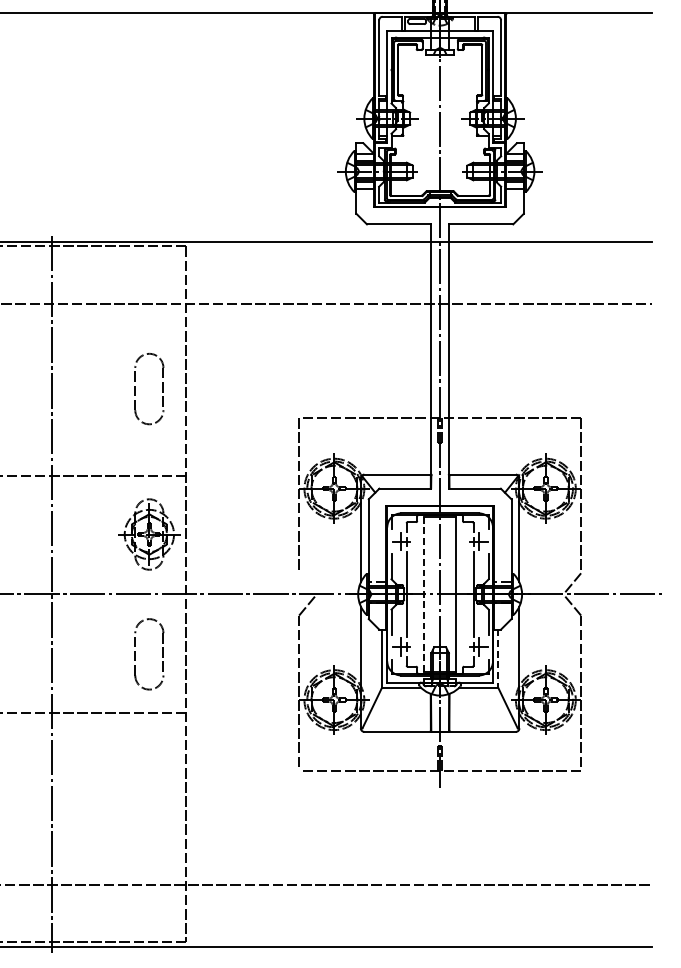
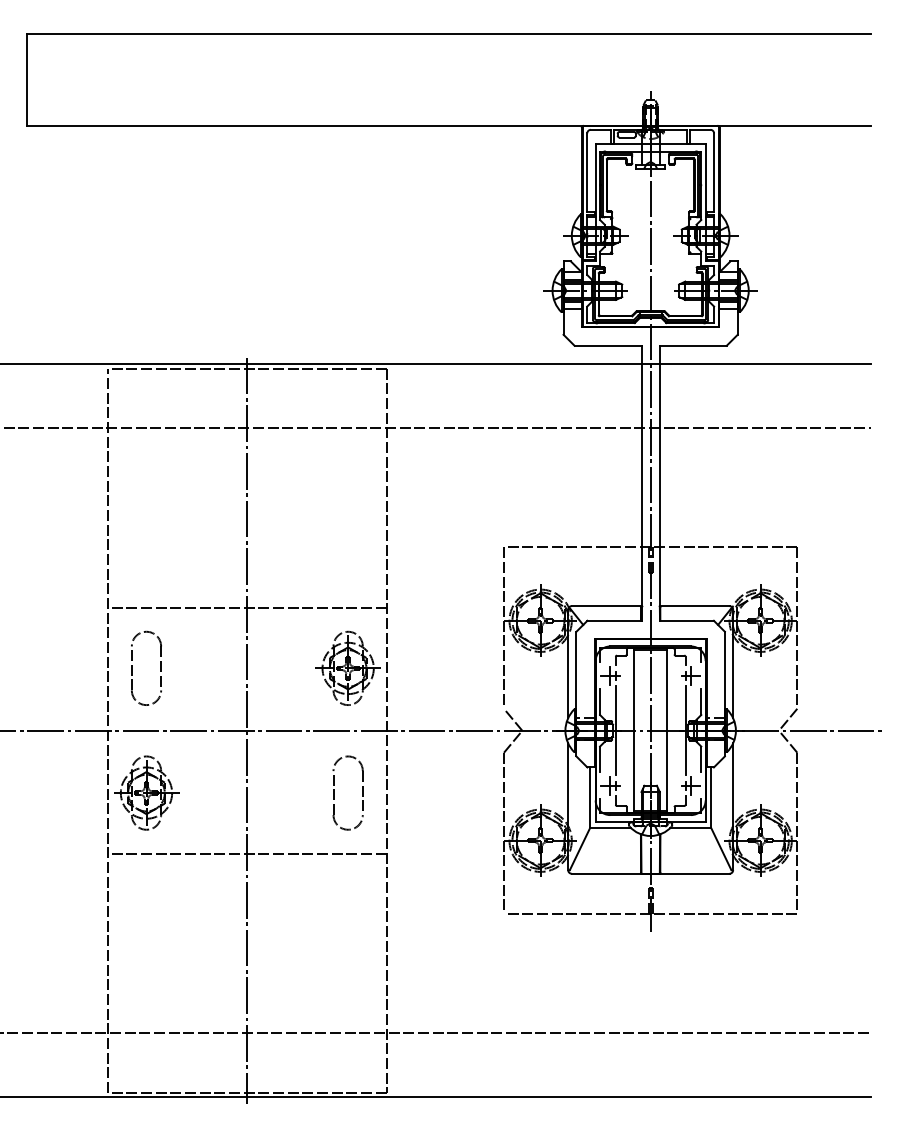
part: (136, 388) -> (334, 516), removed
line: (308, 583) -> (513, 719), added
line: (424, 594) -> (634, 730), dashed -> solid
line: (498, 659) -> (711, 798), dashed -> solid

